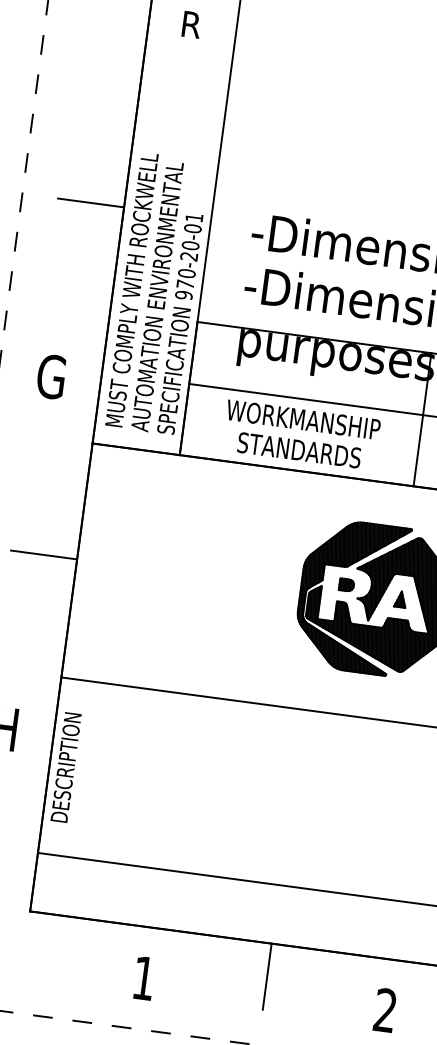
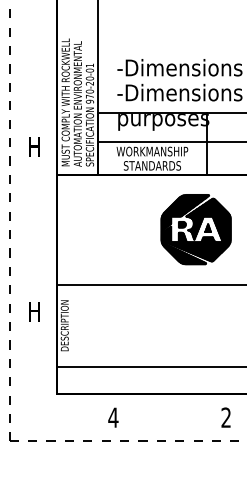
line: (90, 203) -> (41, 65), removed
text: (50, 377) -> (33, 147), G -> H
line: (43, 554) -> (41, 229), removed
line: (266, 974) -> (169, 408), removed
text: (144, 977) -> (113, 417), 1 -> 4

